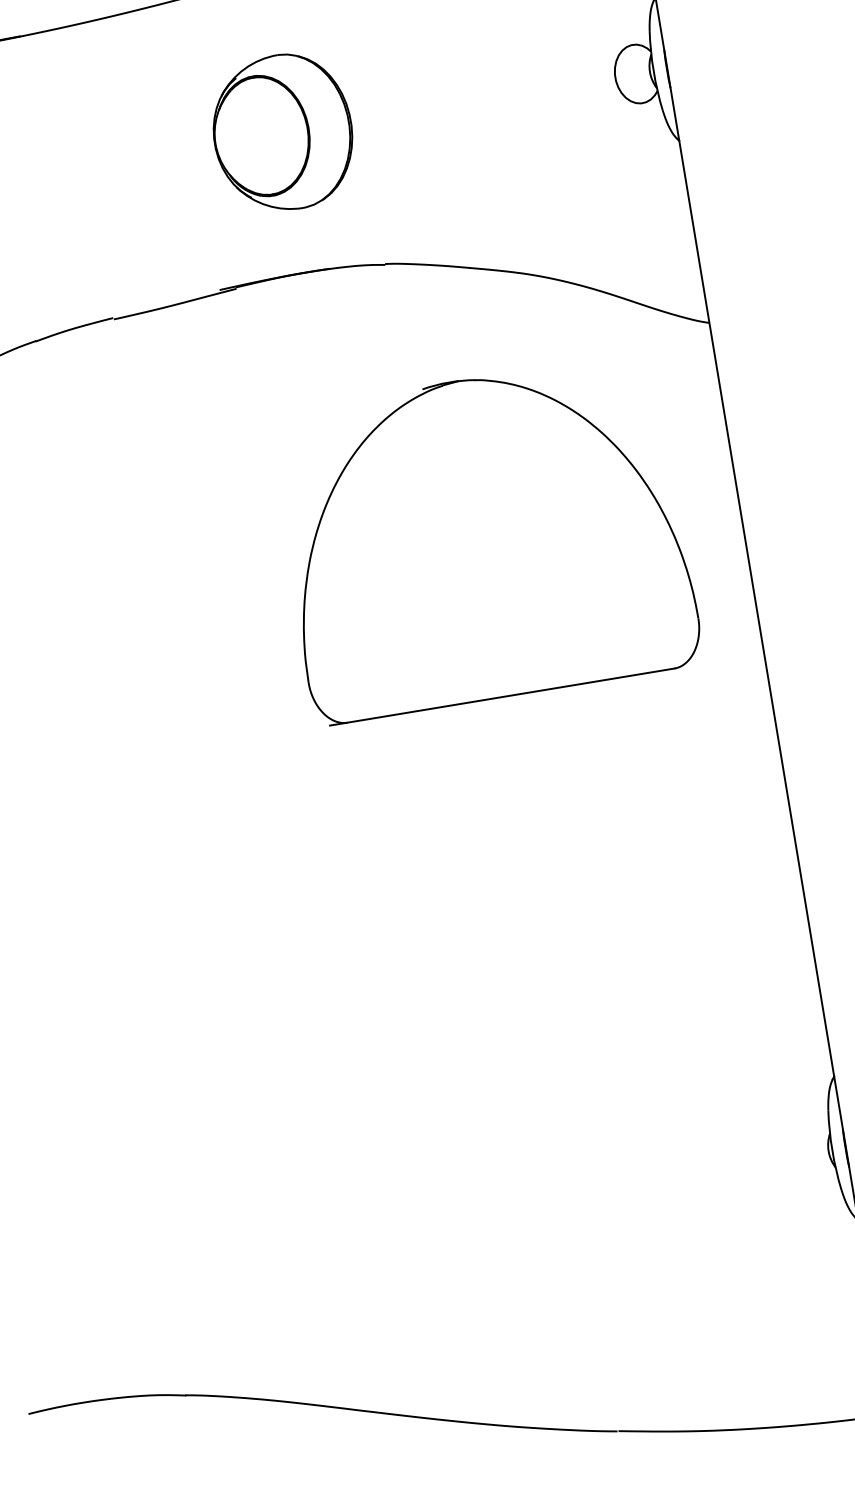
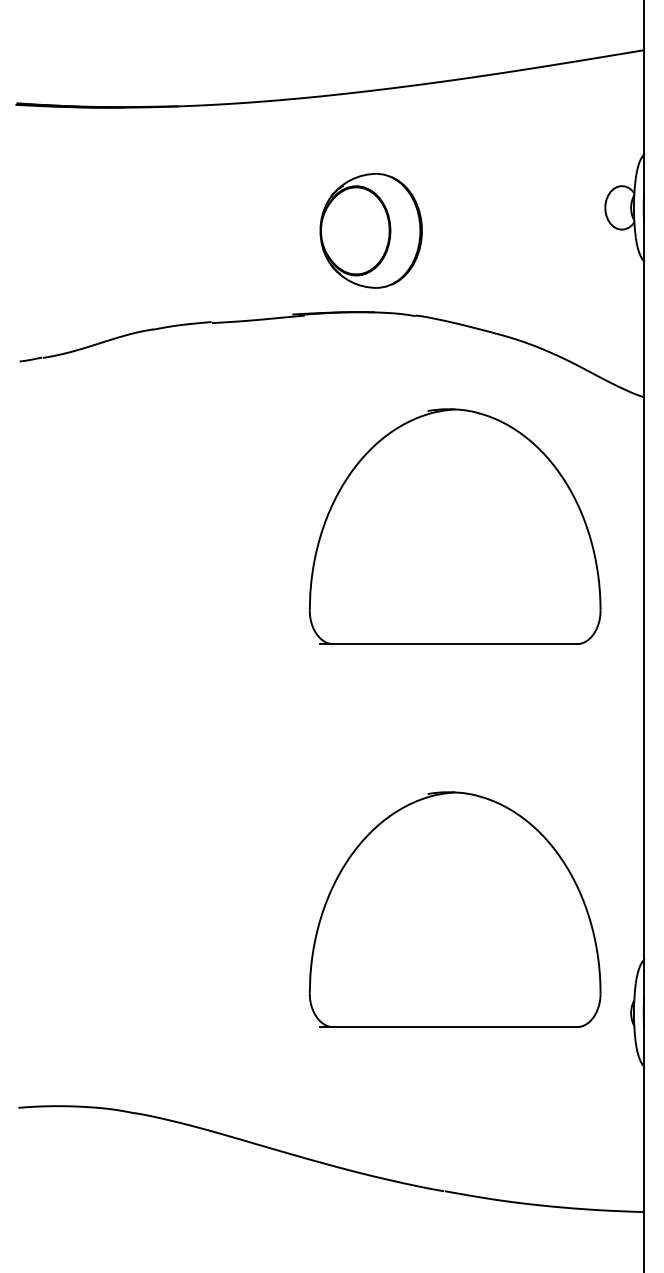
part: (281, 132) -> (370, 230), moved
part: (568, 1051) -> (454, 909), added

